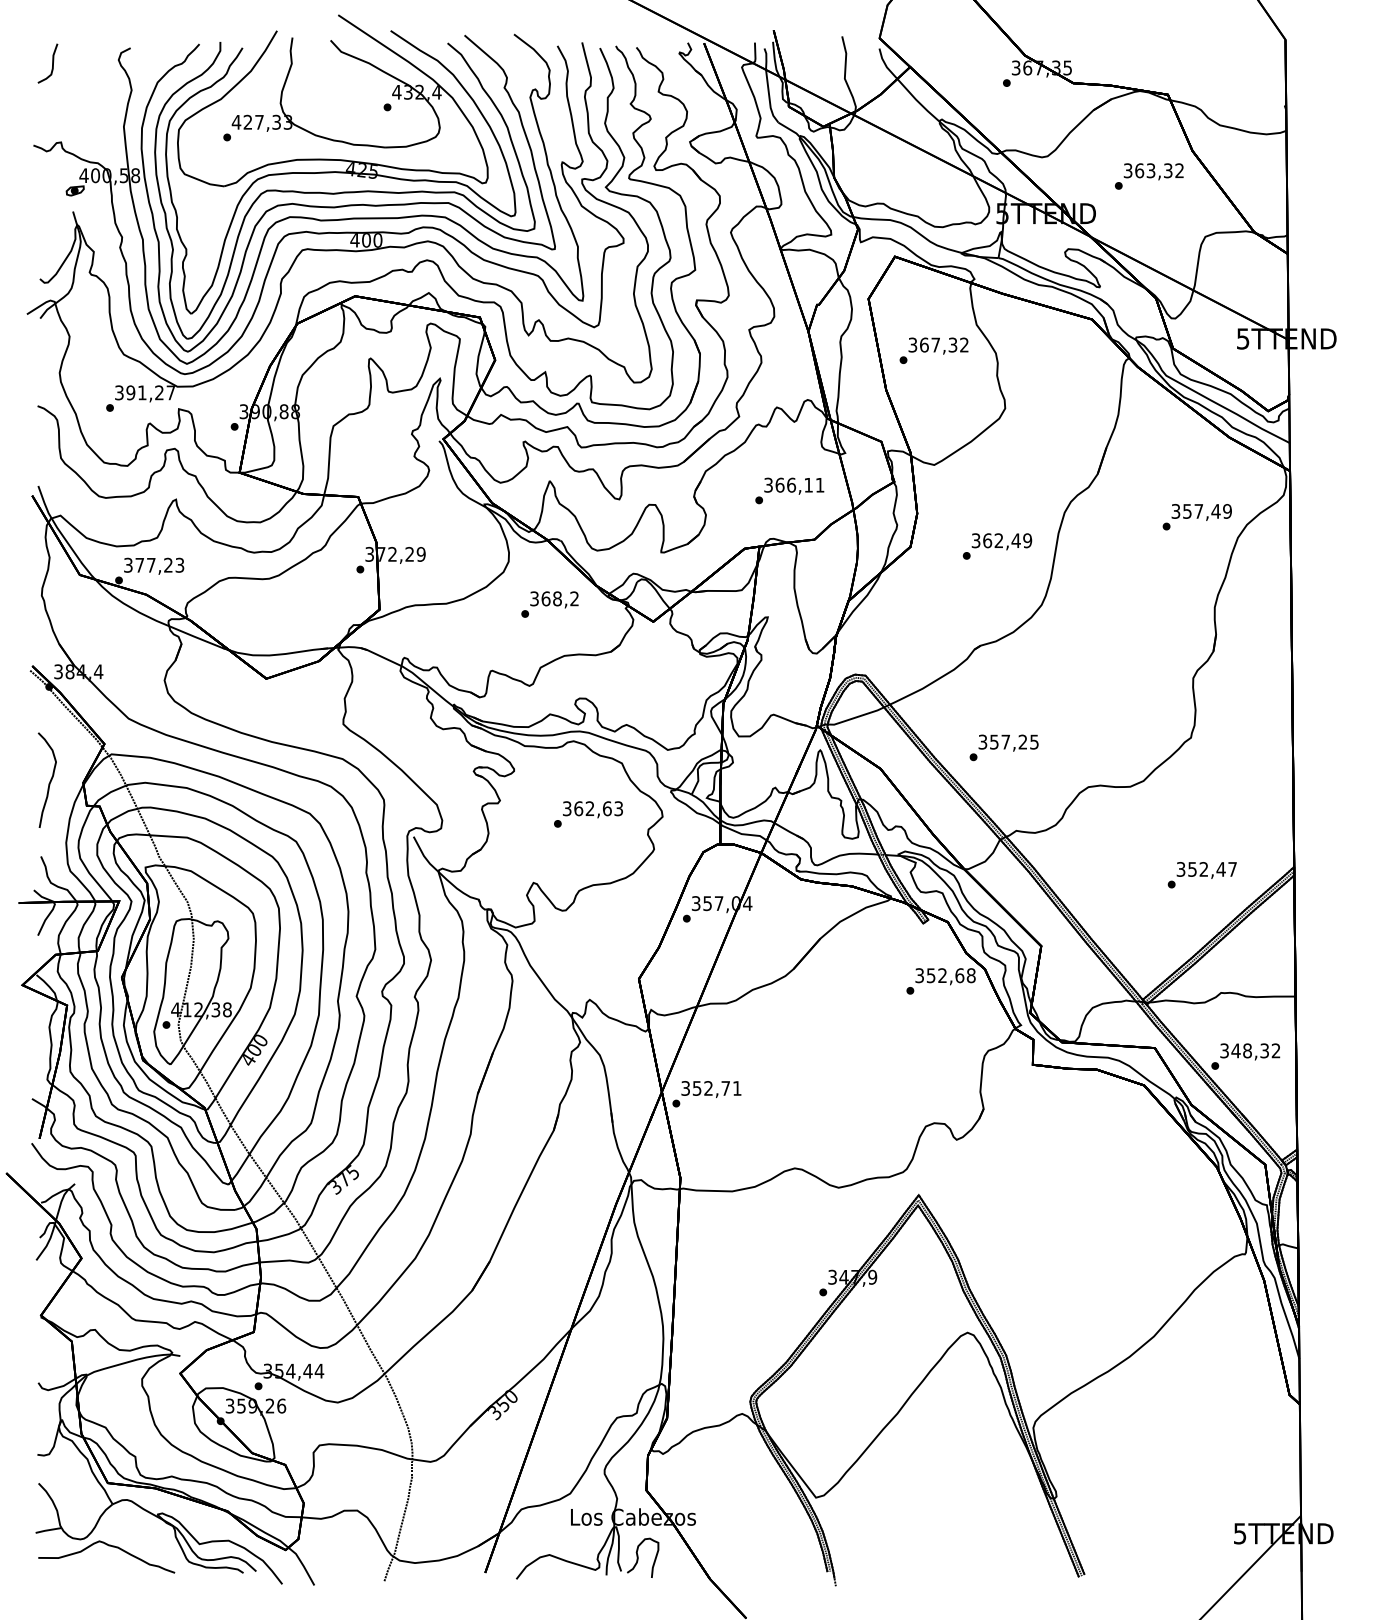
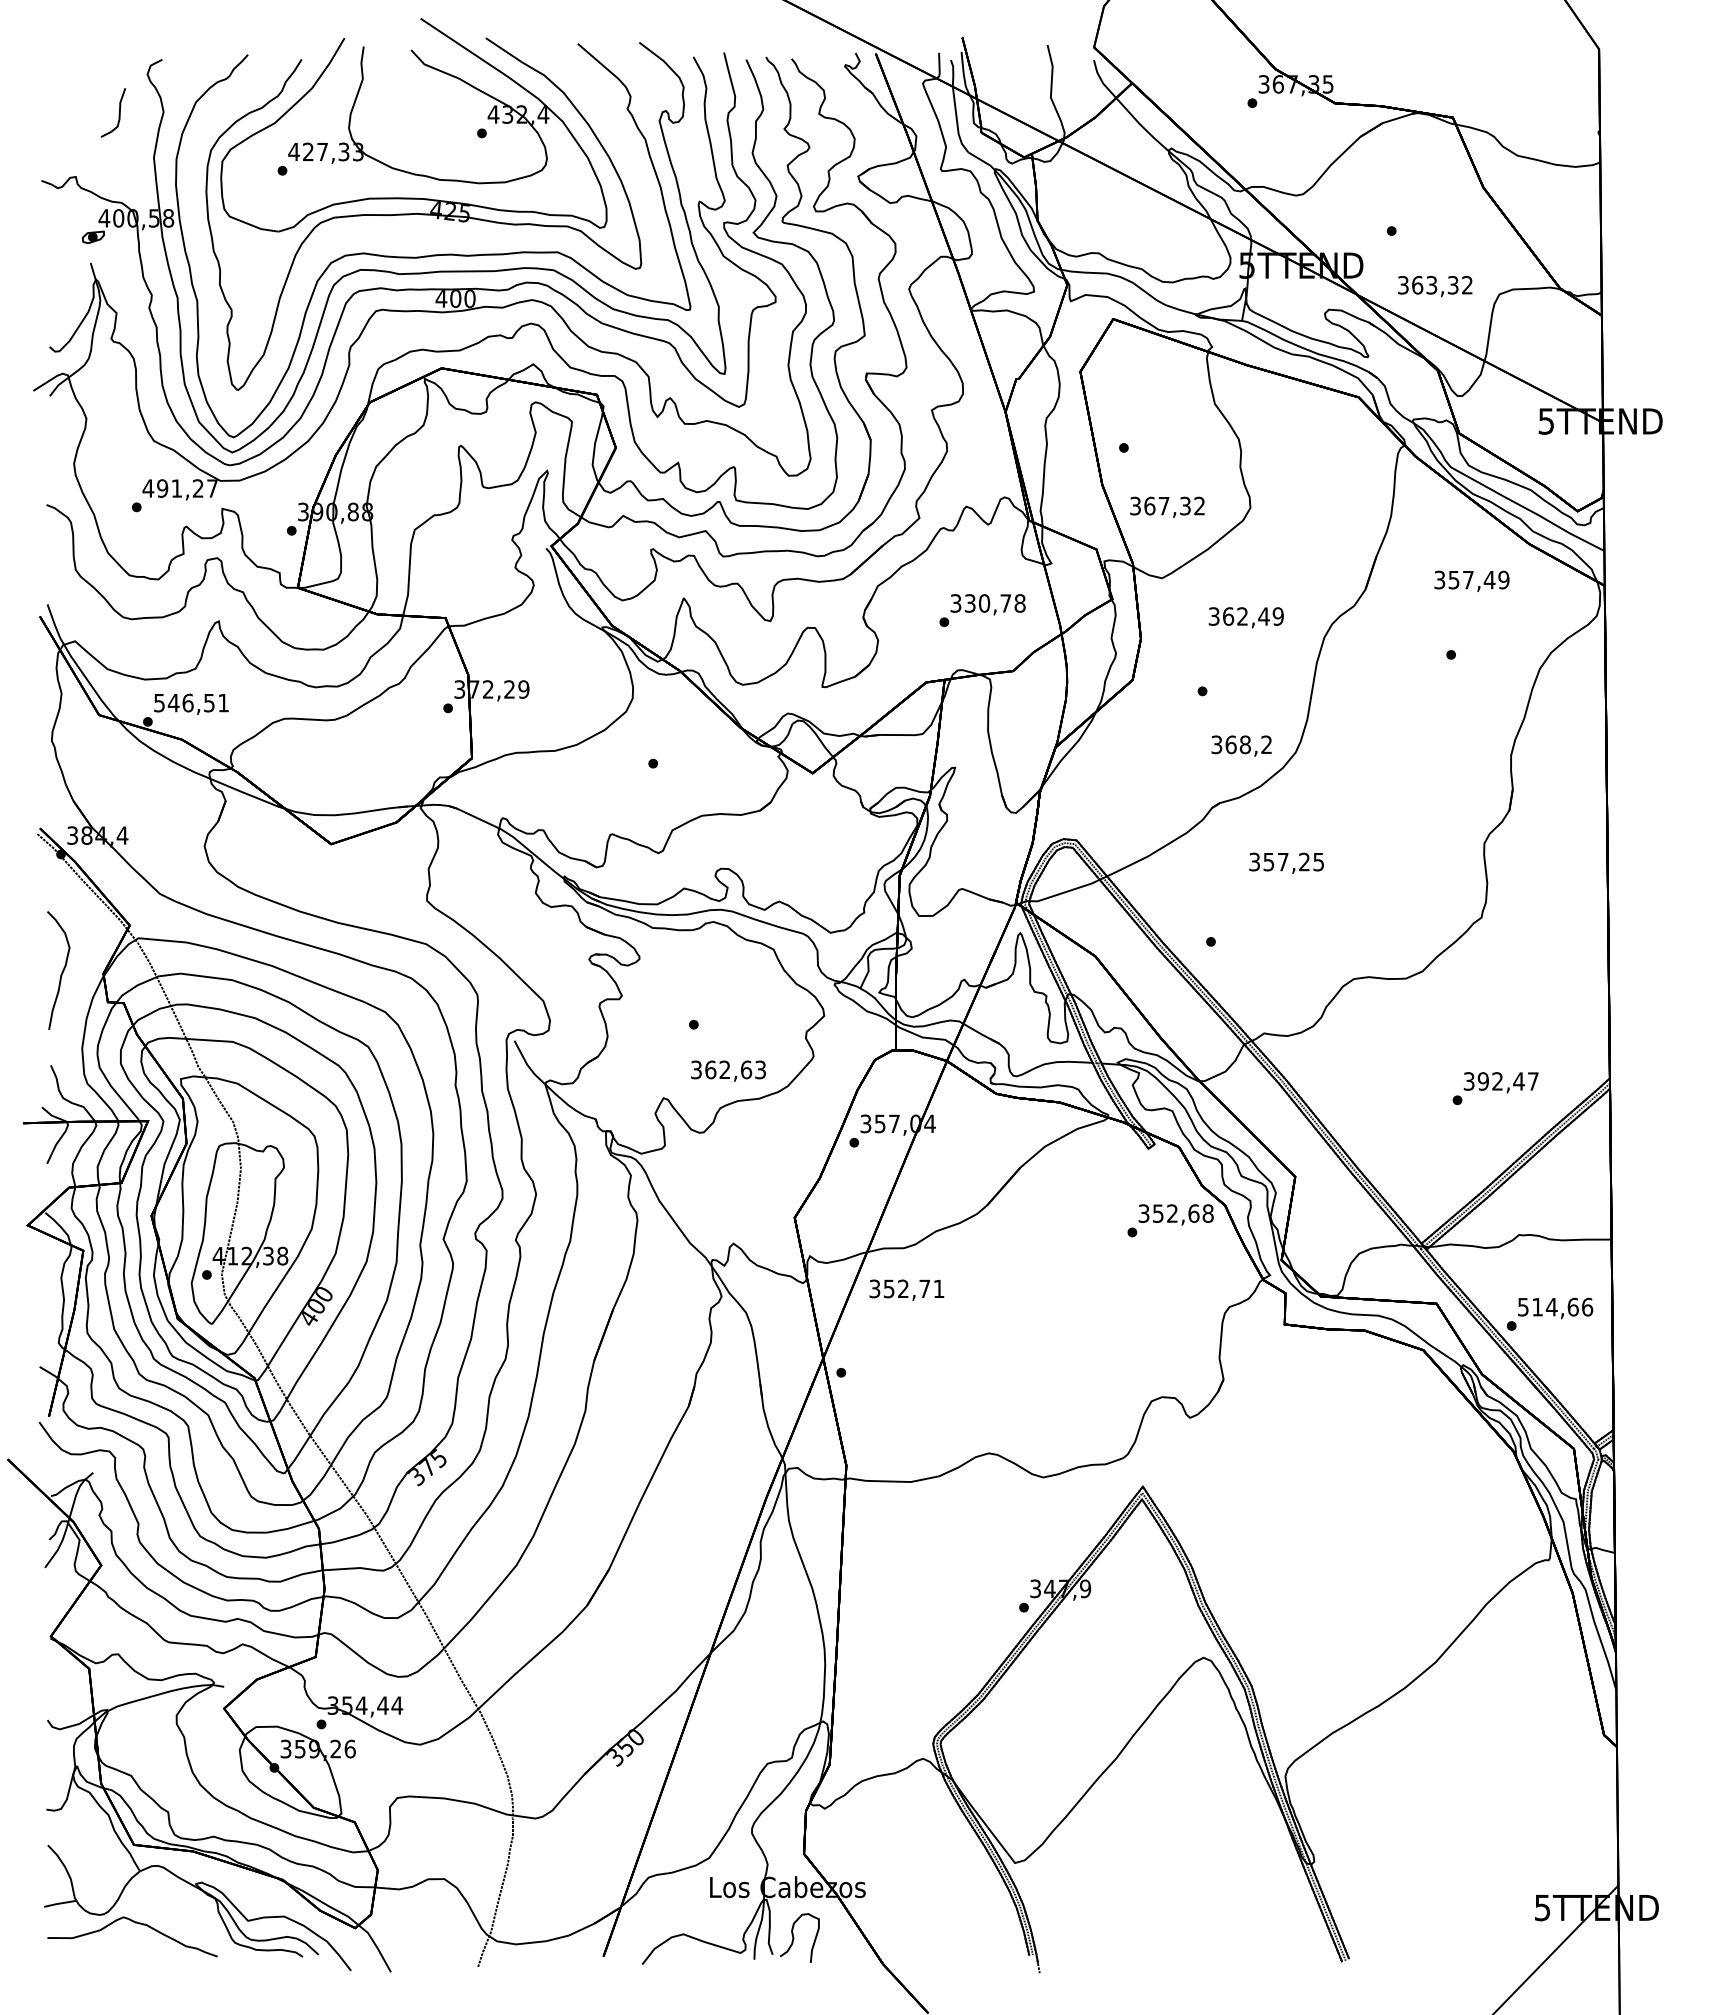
curve: (51, 64) -> (118, 113), moved
text: (1153, 171) -> (1435, 286), moved
part: (344, 191) -> (428, 237), removed
text: (938, 345) -> (1167, 506), moved
text: (119, 392) -> (148, 488), 391,27 -> 491,27
text: (799, 485) -> (994, 603), 366,11 -> 330,78
text: (1201, 511) -> (1471, 580), moved
text: (1001, 541) -> (1245, 617), moved
text: (154, 564) -> (191, 702), 377,23 -> 546,51
text: (554, 599) -> (1241, 745), moved
text: (1008, 742) -> (1286, 862), moved
text: (592, 809) -> (728, 1070), moved
text: (1191, 869) -> (1482, 1081), 352,47 -> 392,47
text: (1250, 1050) -> (1555, 1306), 348,32 -> 514,66
text: (711, 1088) -> (906, 1289), moved

